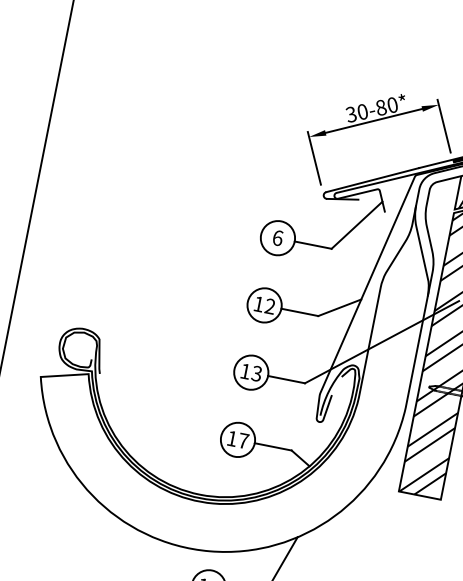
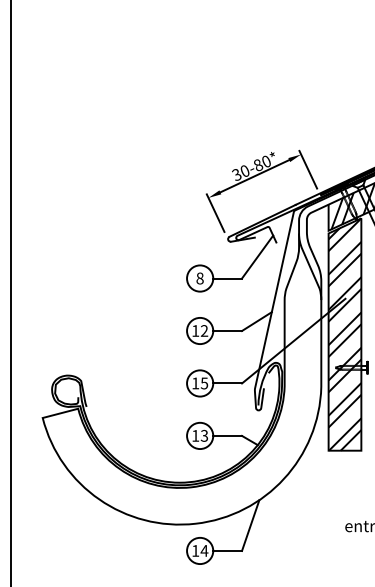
text: (277, 237) -> (199, 278), 6 -> 8
text: (257, 372) -> (204, 382), 13 -> 15
text: (243, 440) -> (204, 435), 17 -> 13

